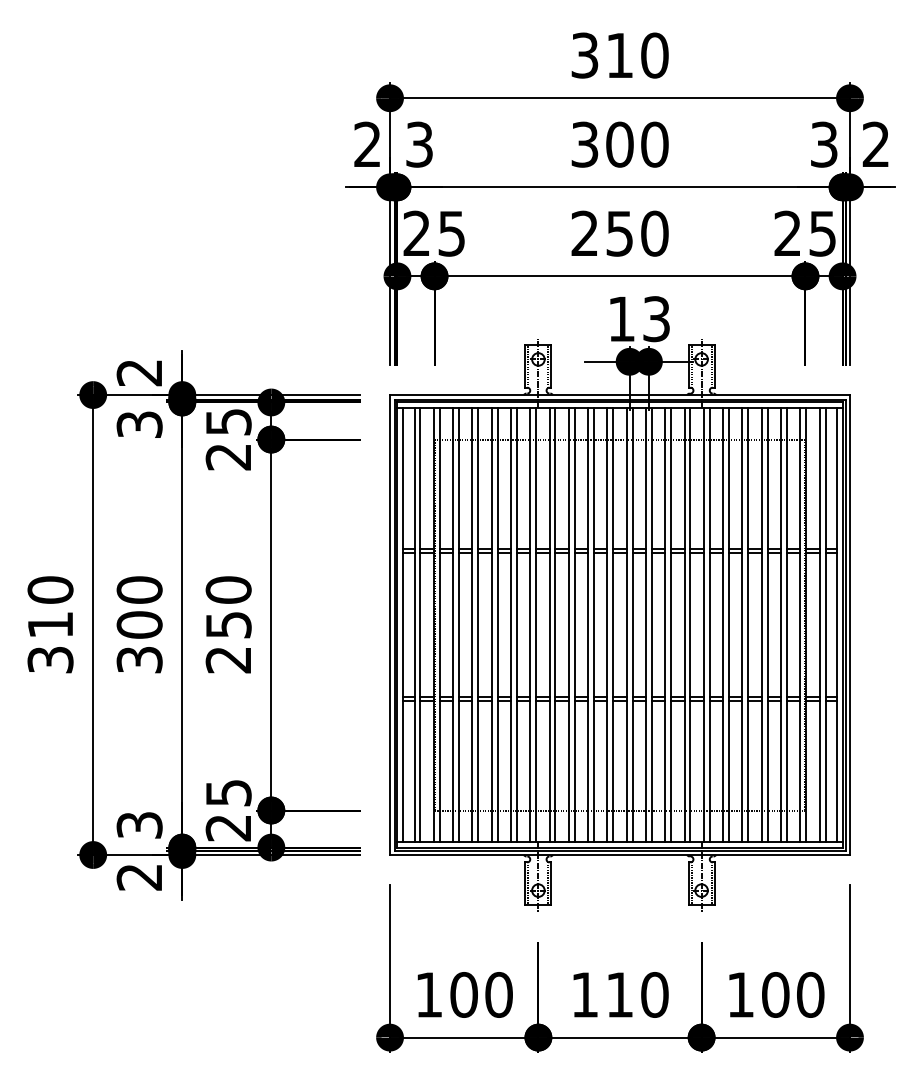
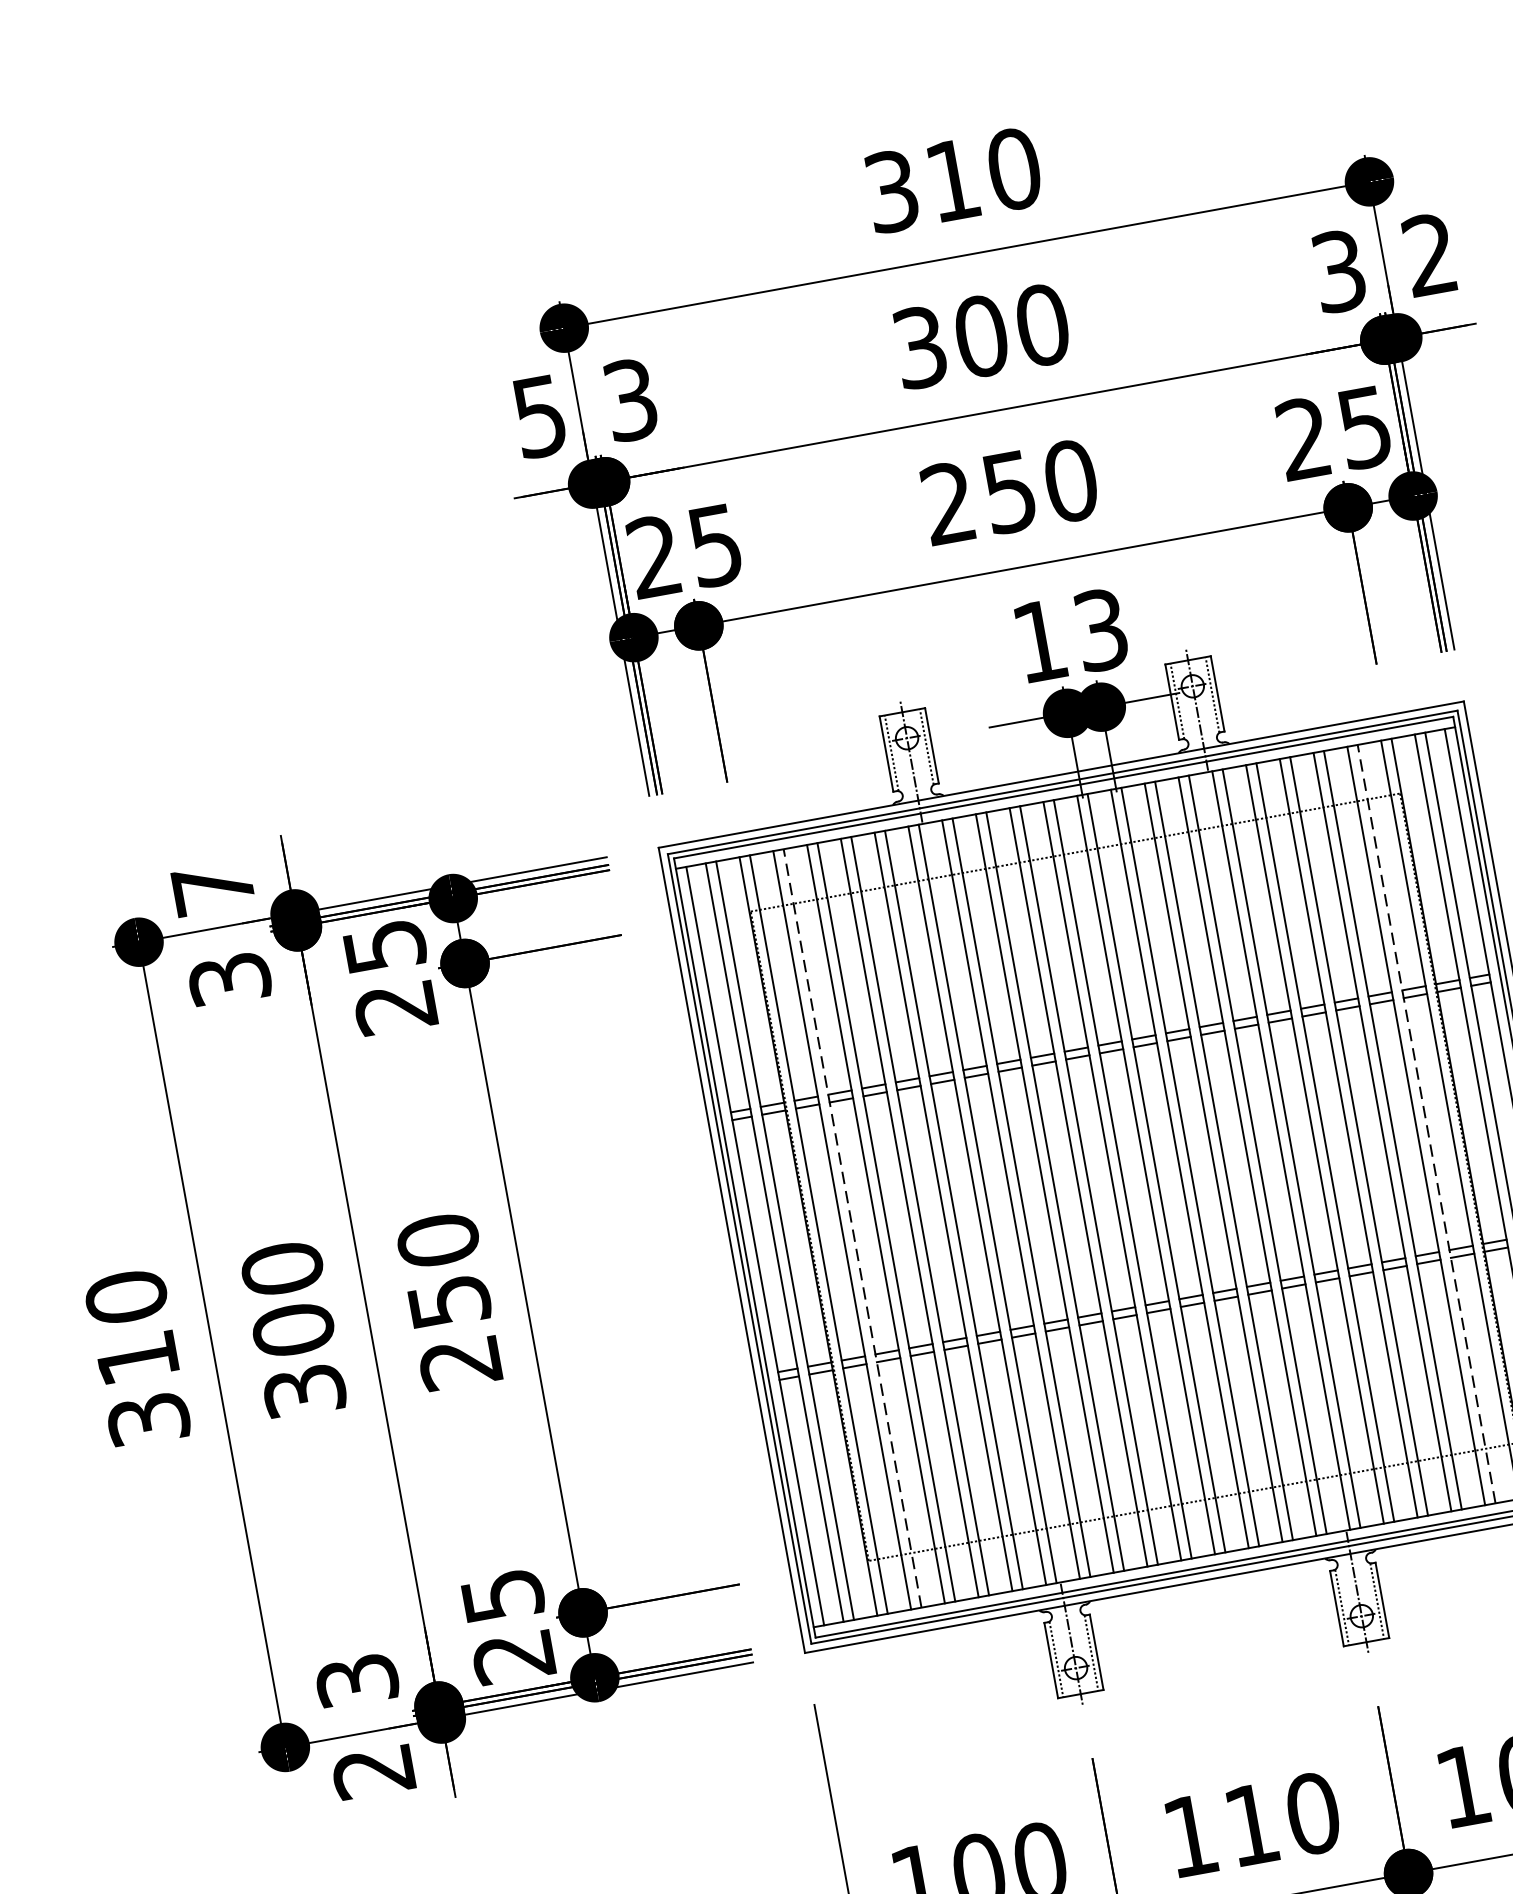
text: (367, 144) -> (539, 416), 2 -> 5
text: (138, 373) -> (211, 890), 2 -> 7
line: (459, 625) -> (853, 1229), solid -> dashed
line: (786, 625) -> (1426, 1125), solid -> dashed

